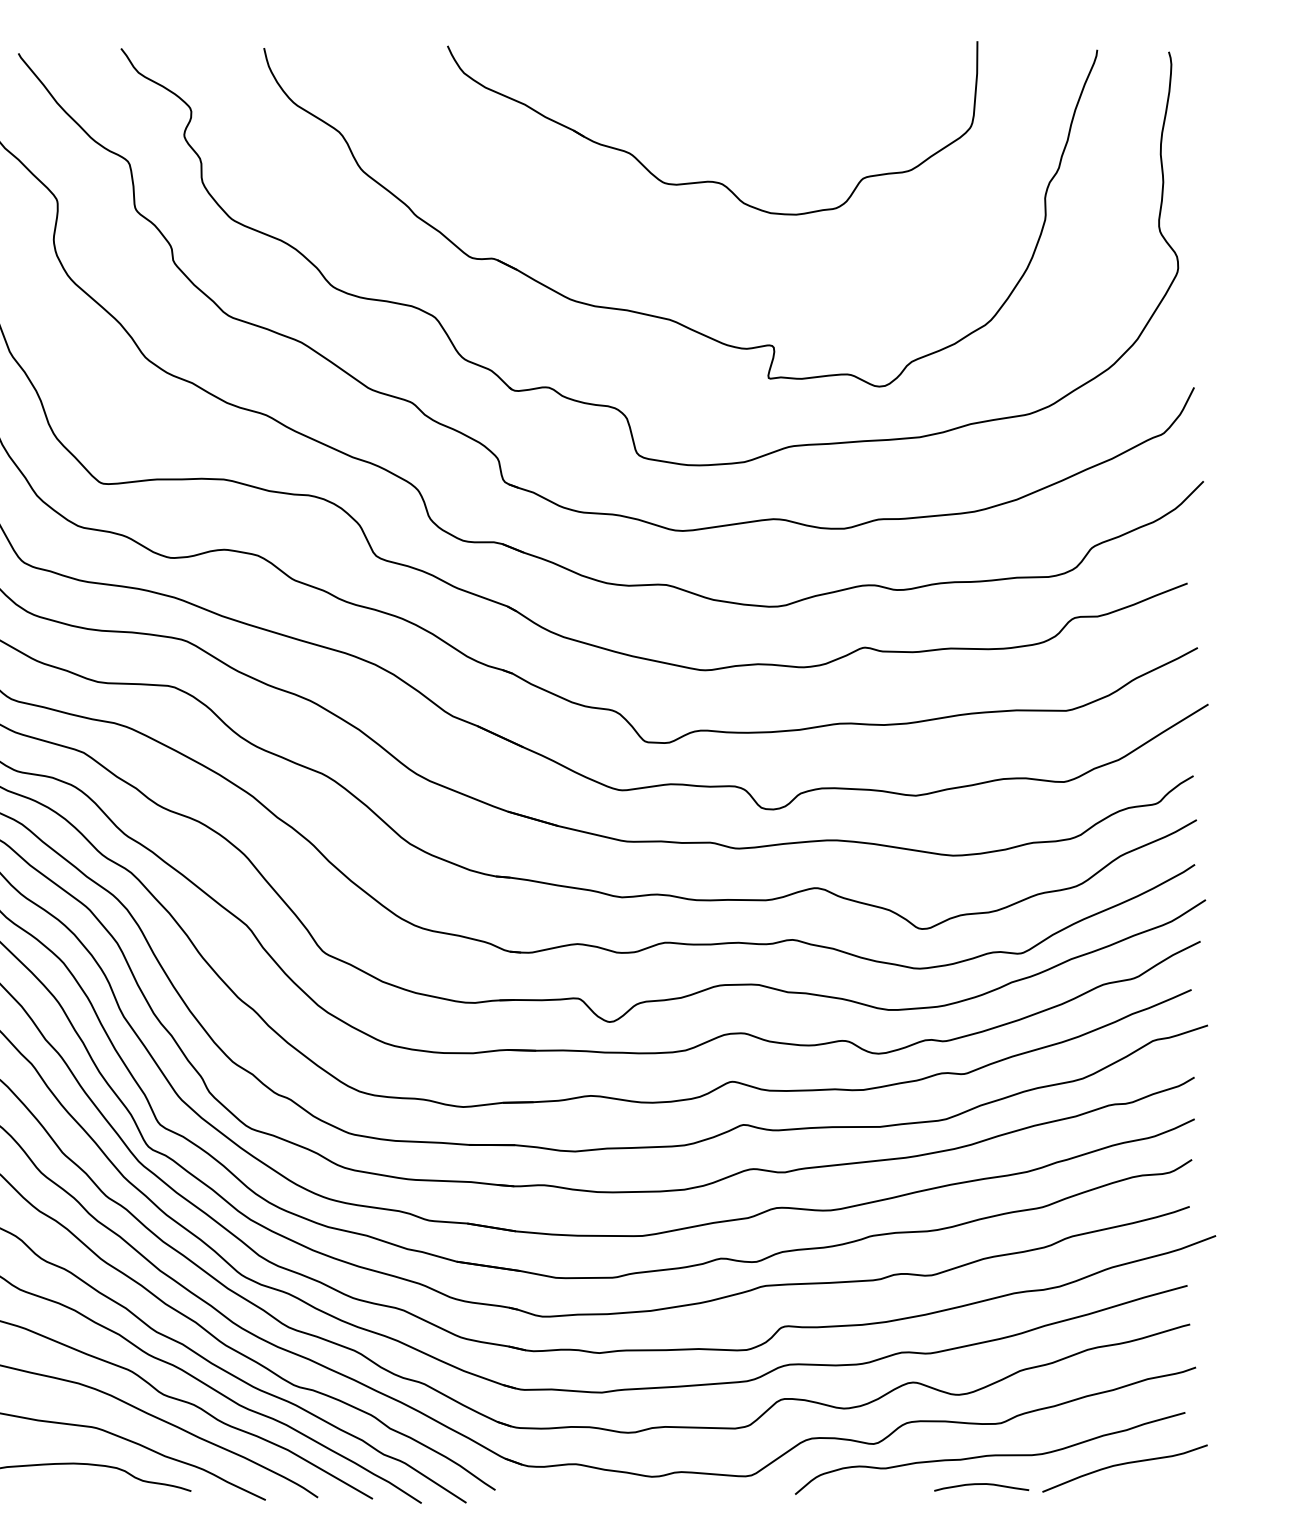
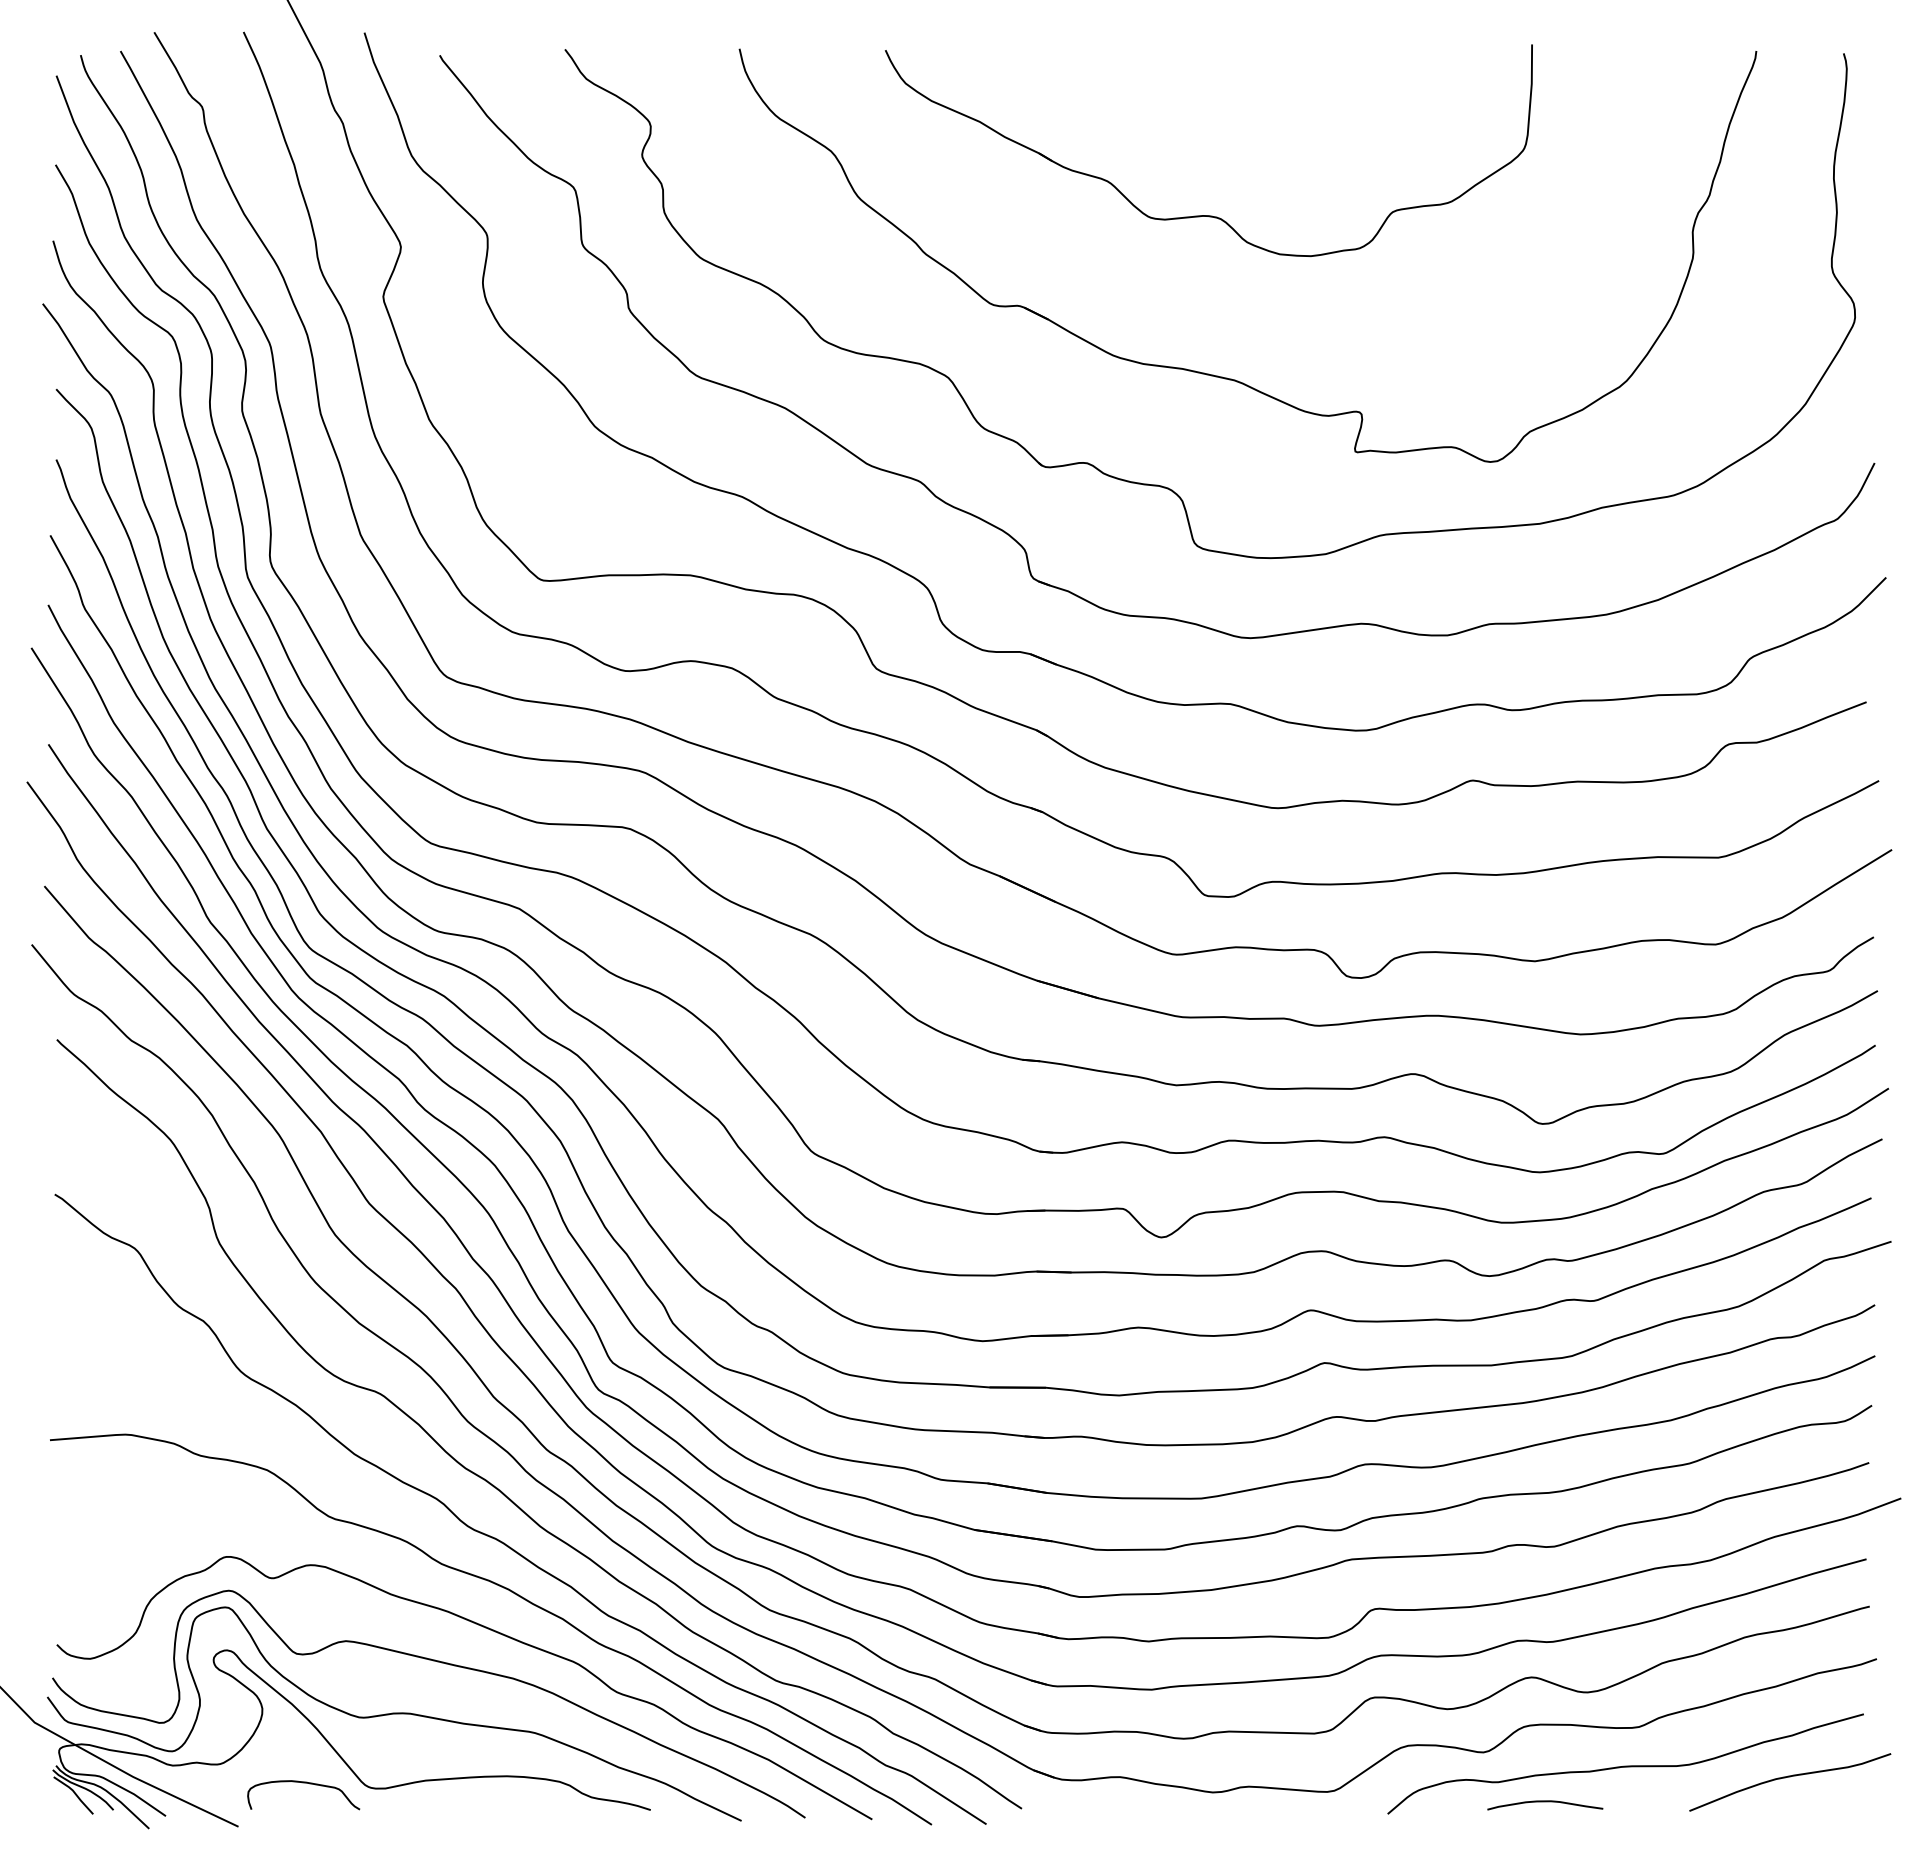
part: (712, 181) -> (1208, 215), moved
curve: (981, 1485) -> (1545, 1802), moved

